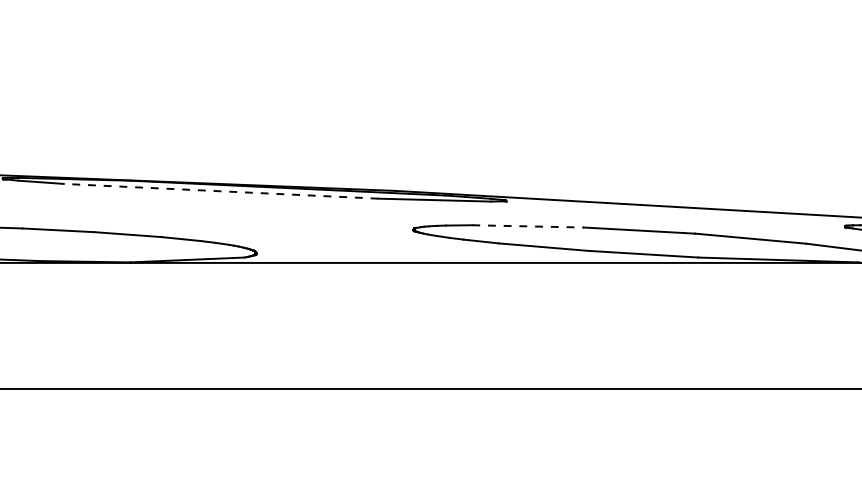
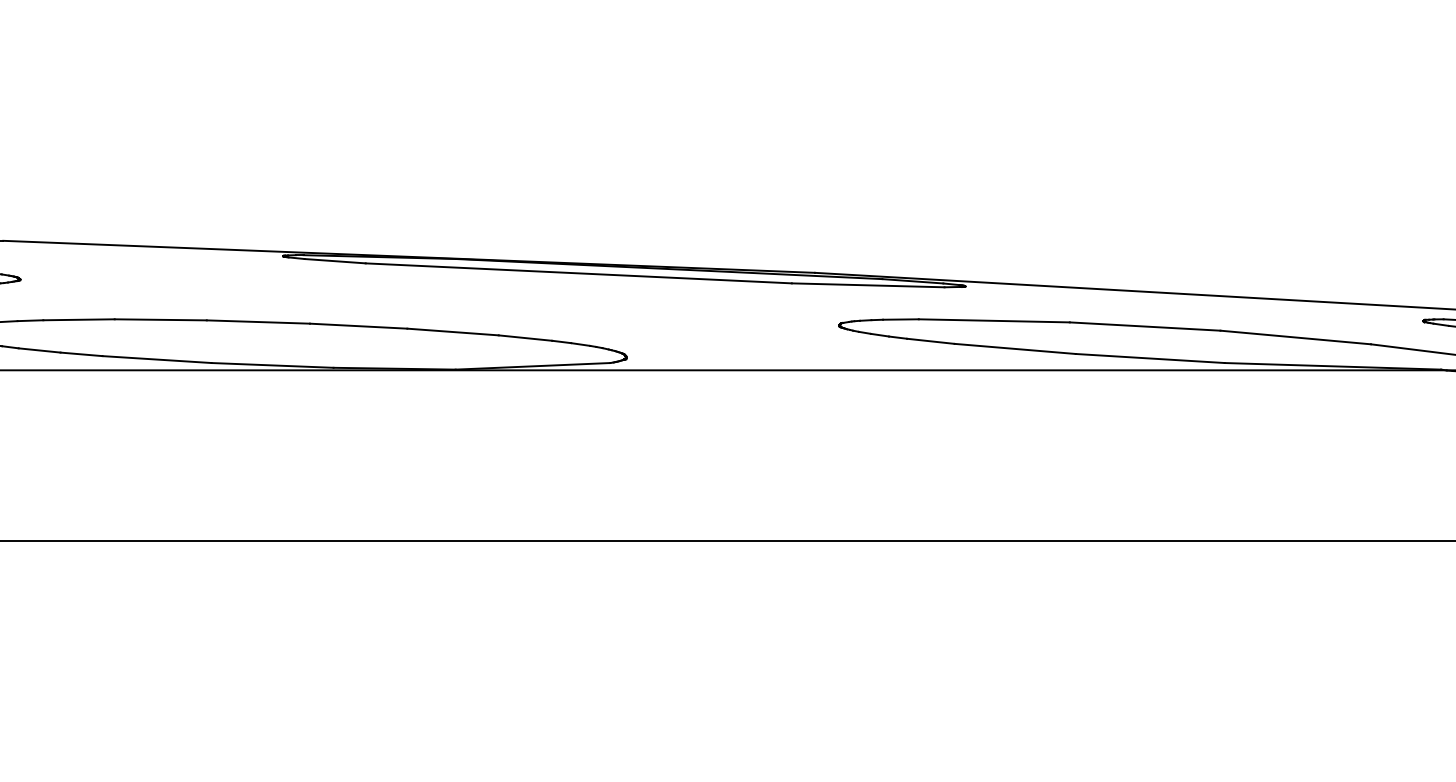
line: (220, 191) -> (578, 273), dashed -> solid
line: (528, 226) -> (994, 320), dashed -> solid

